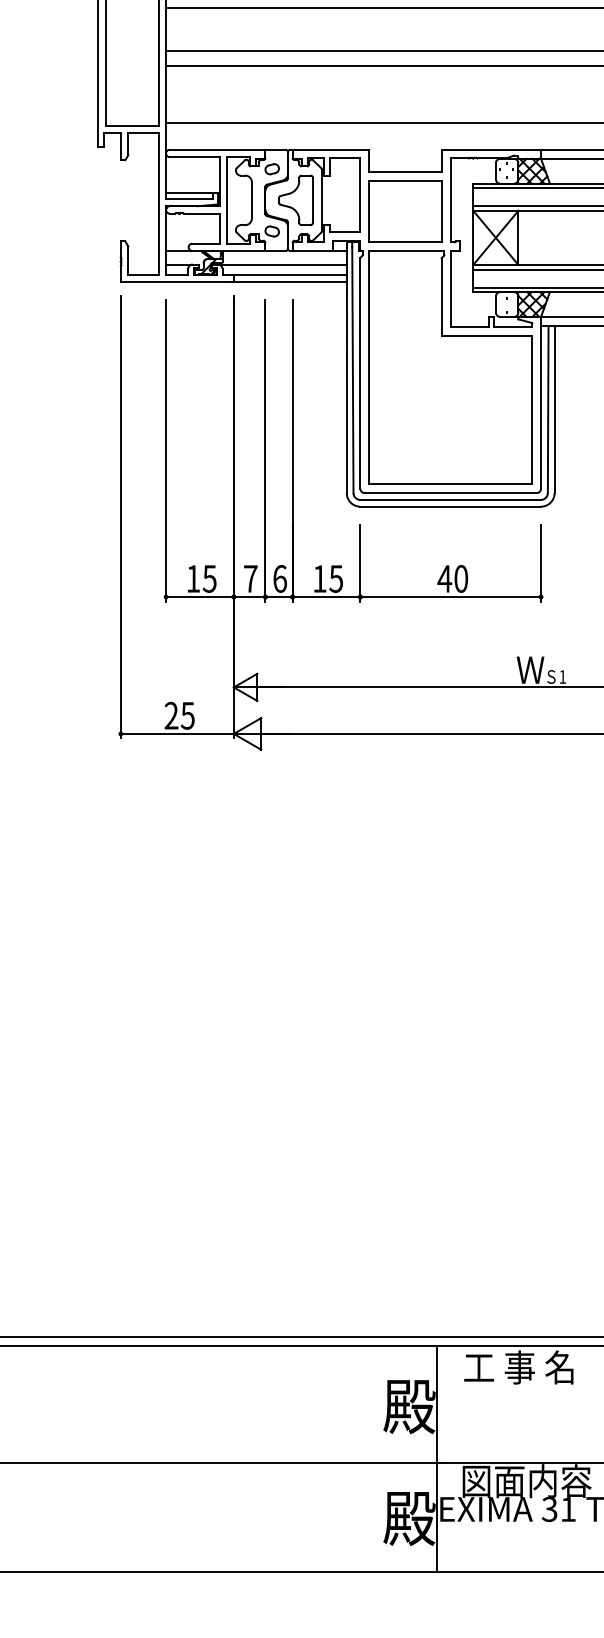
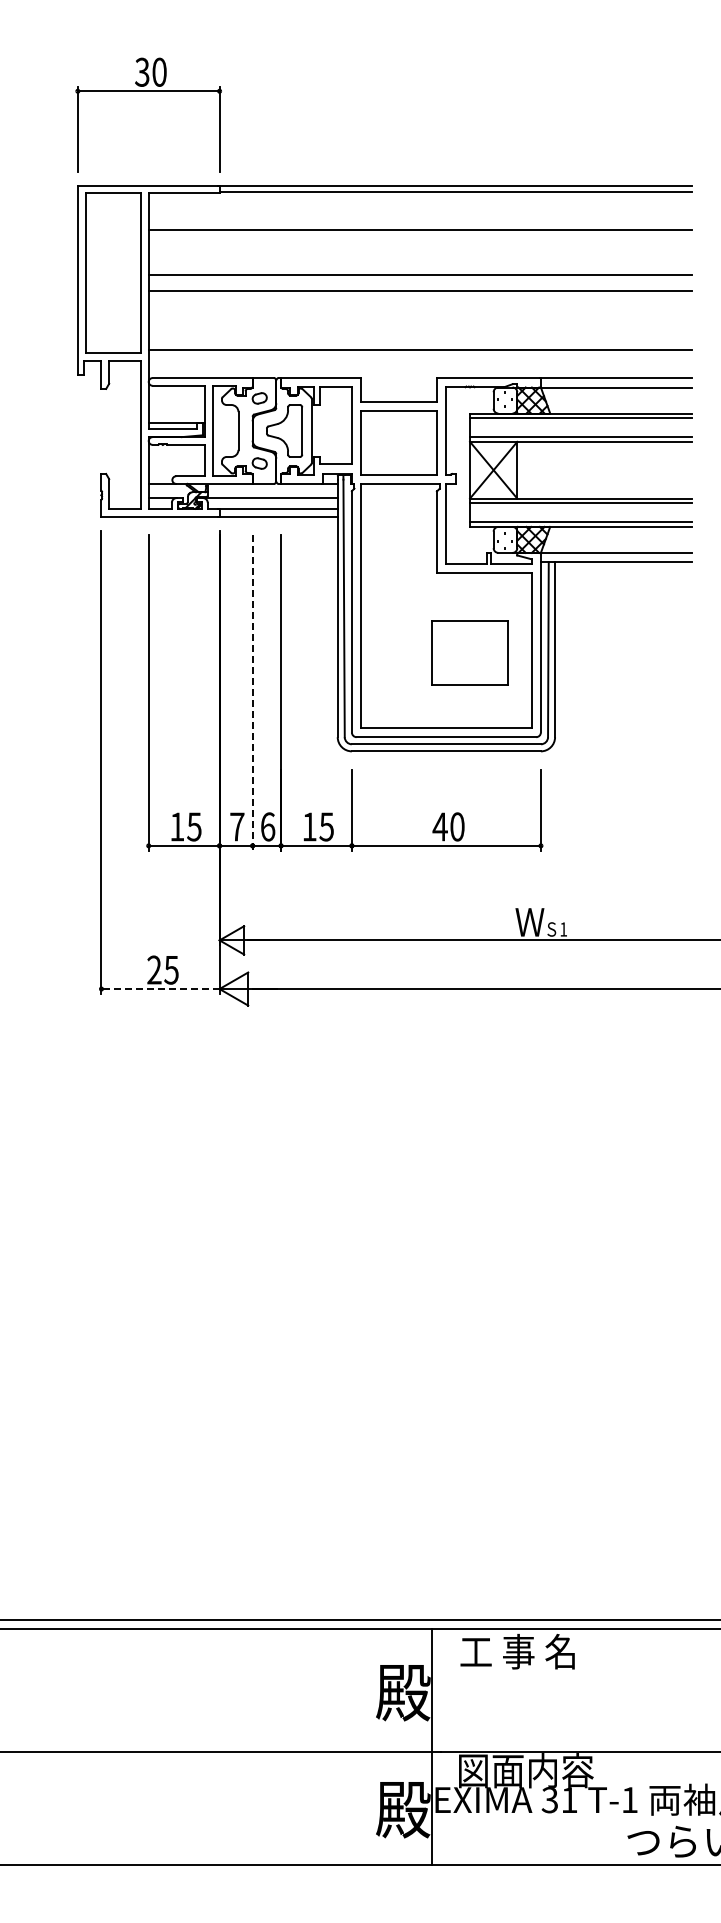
part: (472, 412) -> (469, 652), added
line: (265, 451) -> (252, 693), solid -> dashed
line: (177, 734) -> (160, 989), solid -> dashed

